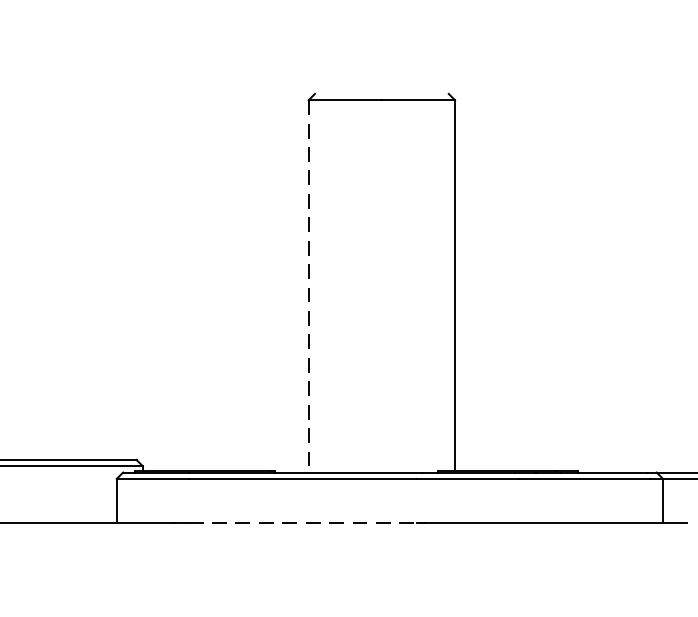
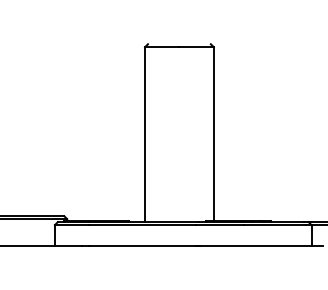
line: (309, 288) -> (145, 135), dashed -> solid
line: (303, 522) -> (142, 245), dashed -> solid

